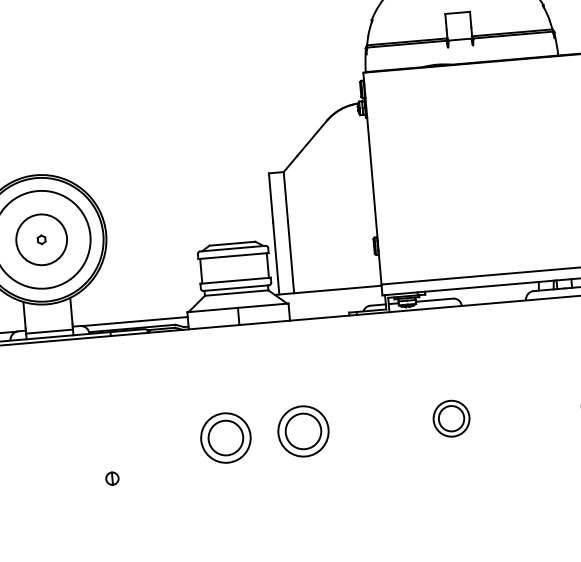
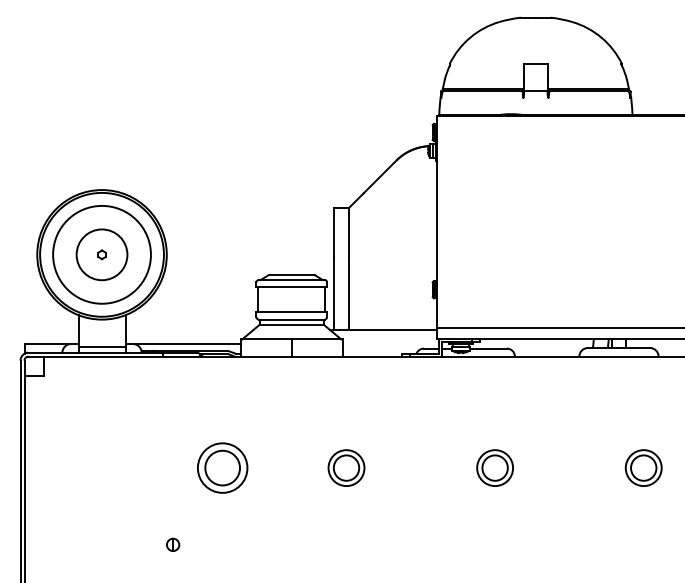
part: (303, 430) -> (346, 467), size x0.71
part: (225, 437) -> (222, 467), moved
part: (112, 478) -> (173, 544), moved

